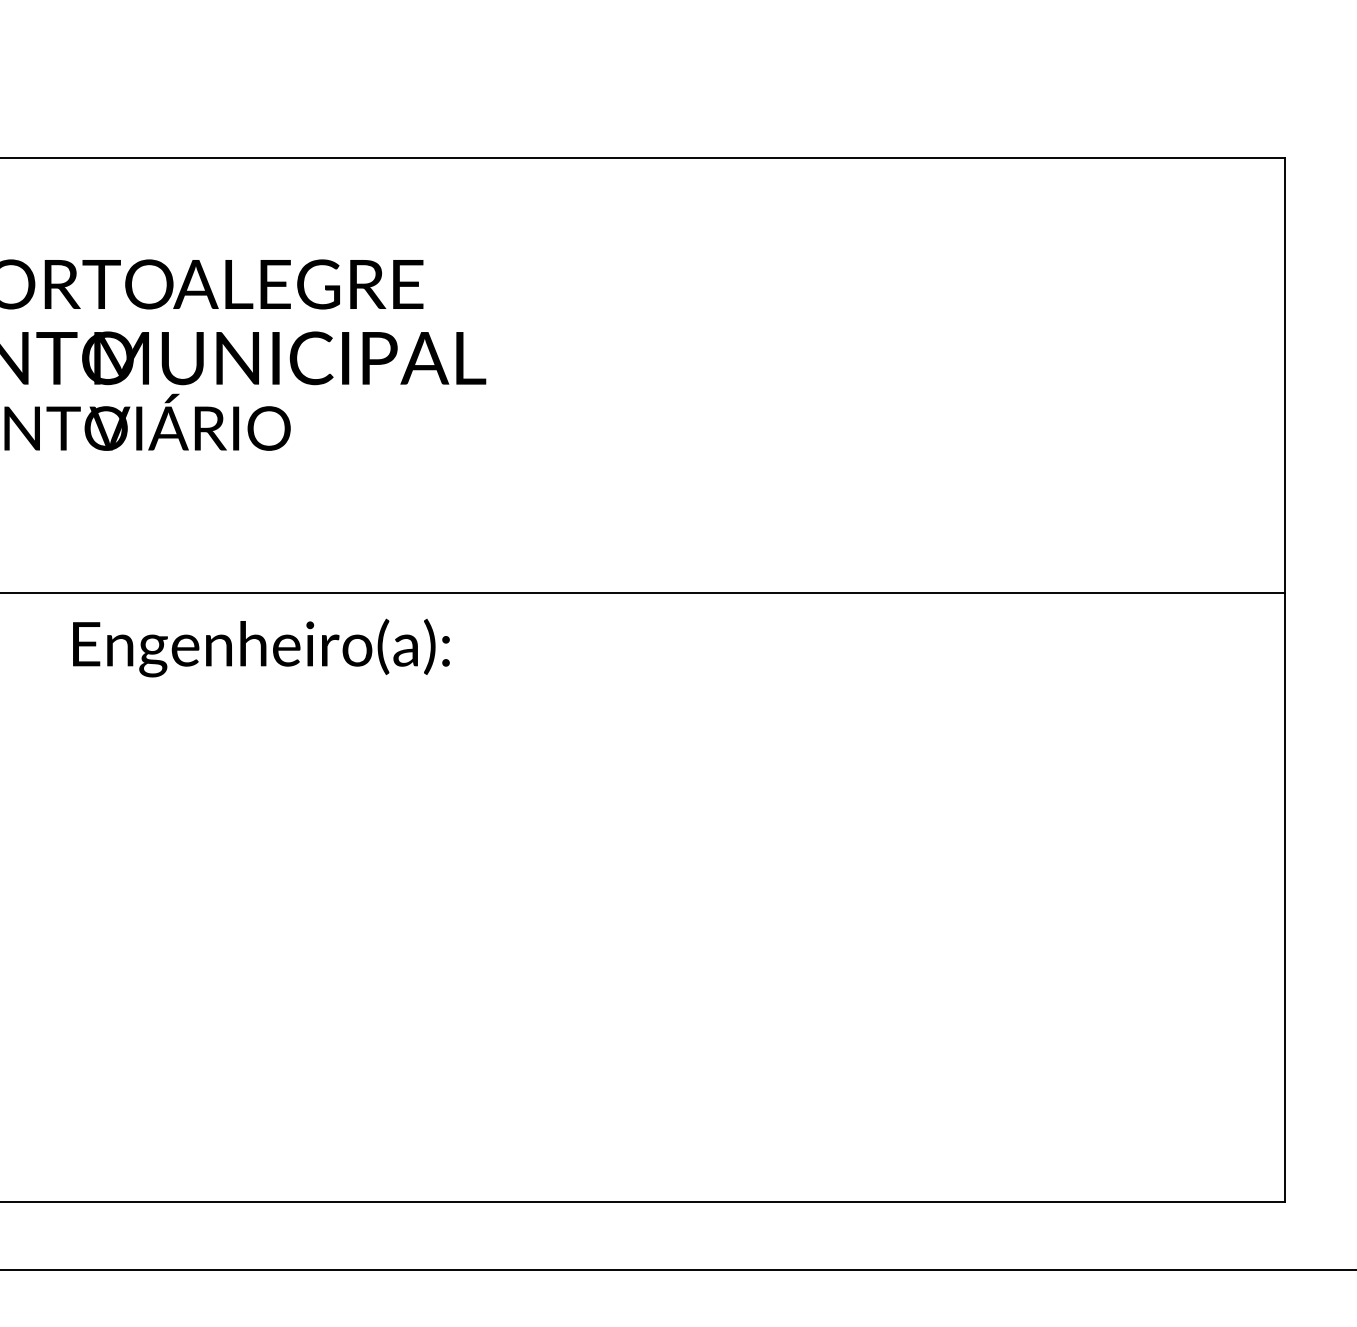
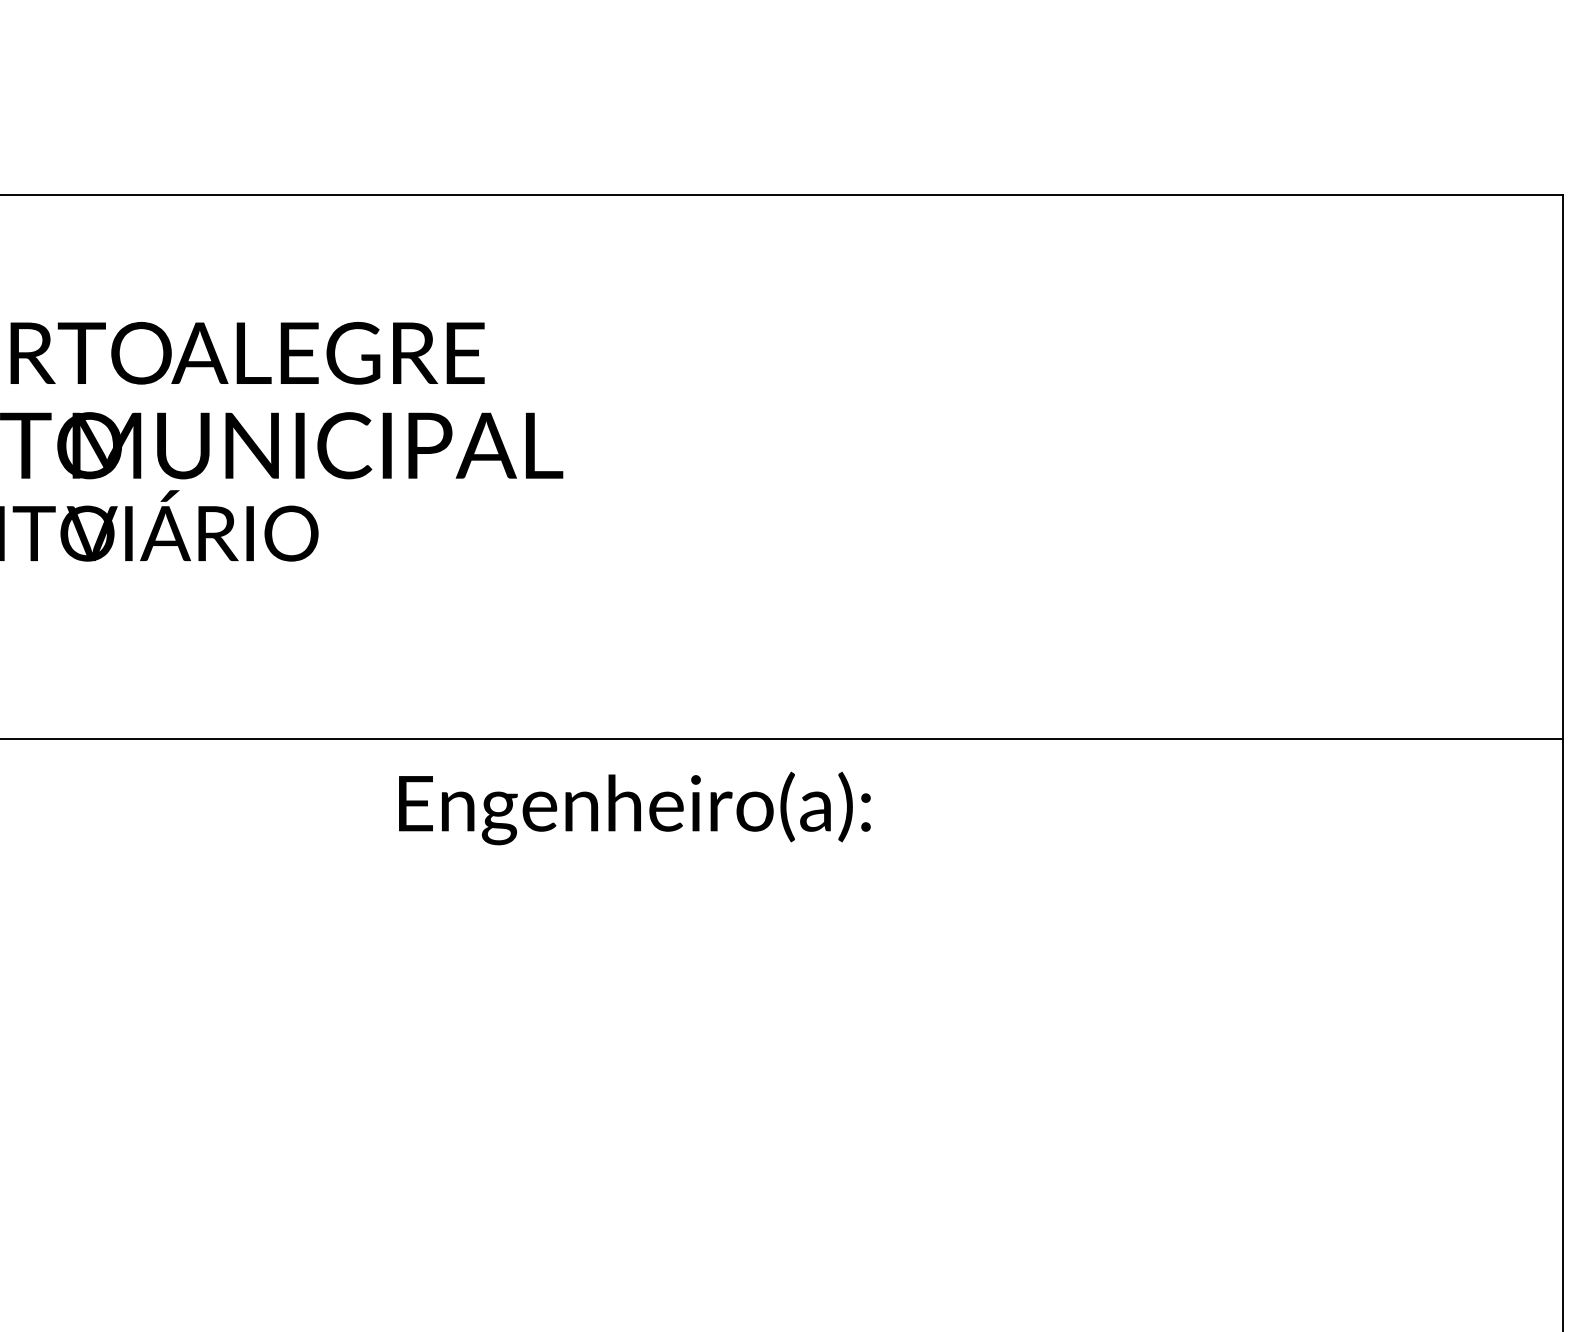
text: (261, 647) -> (634, 807), moved

